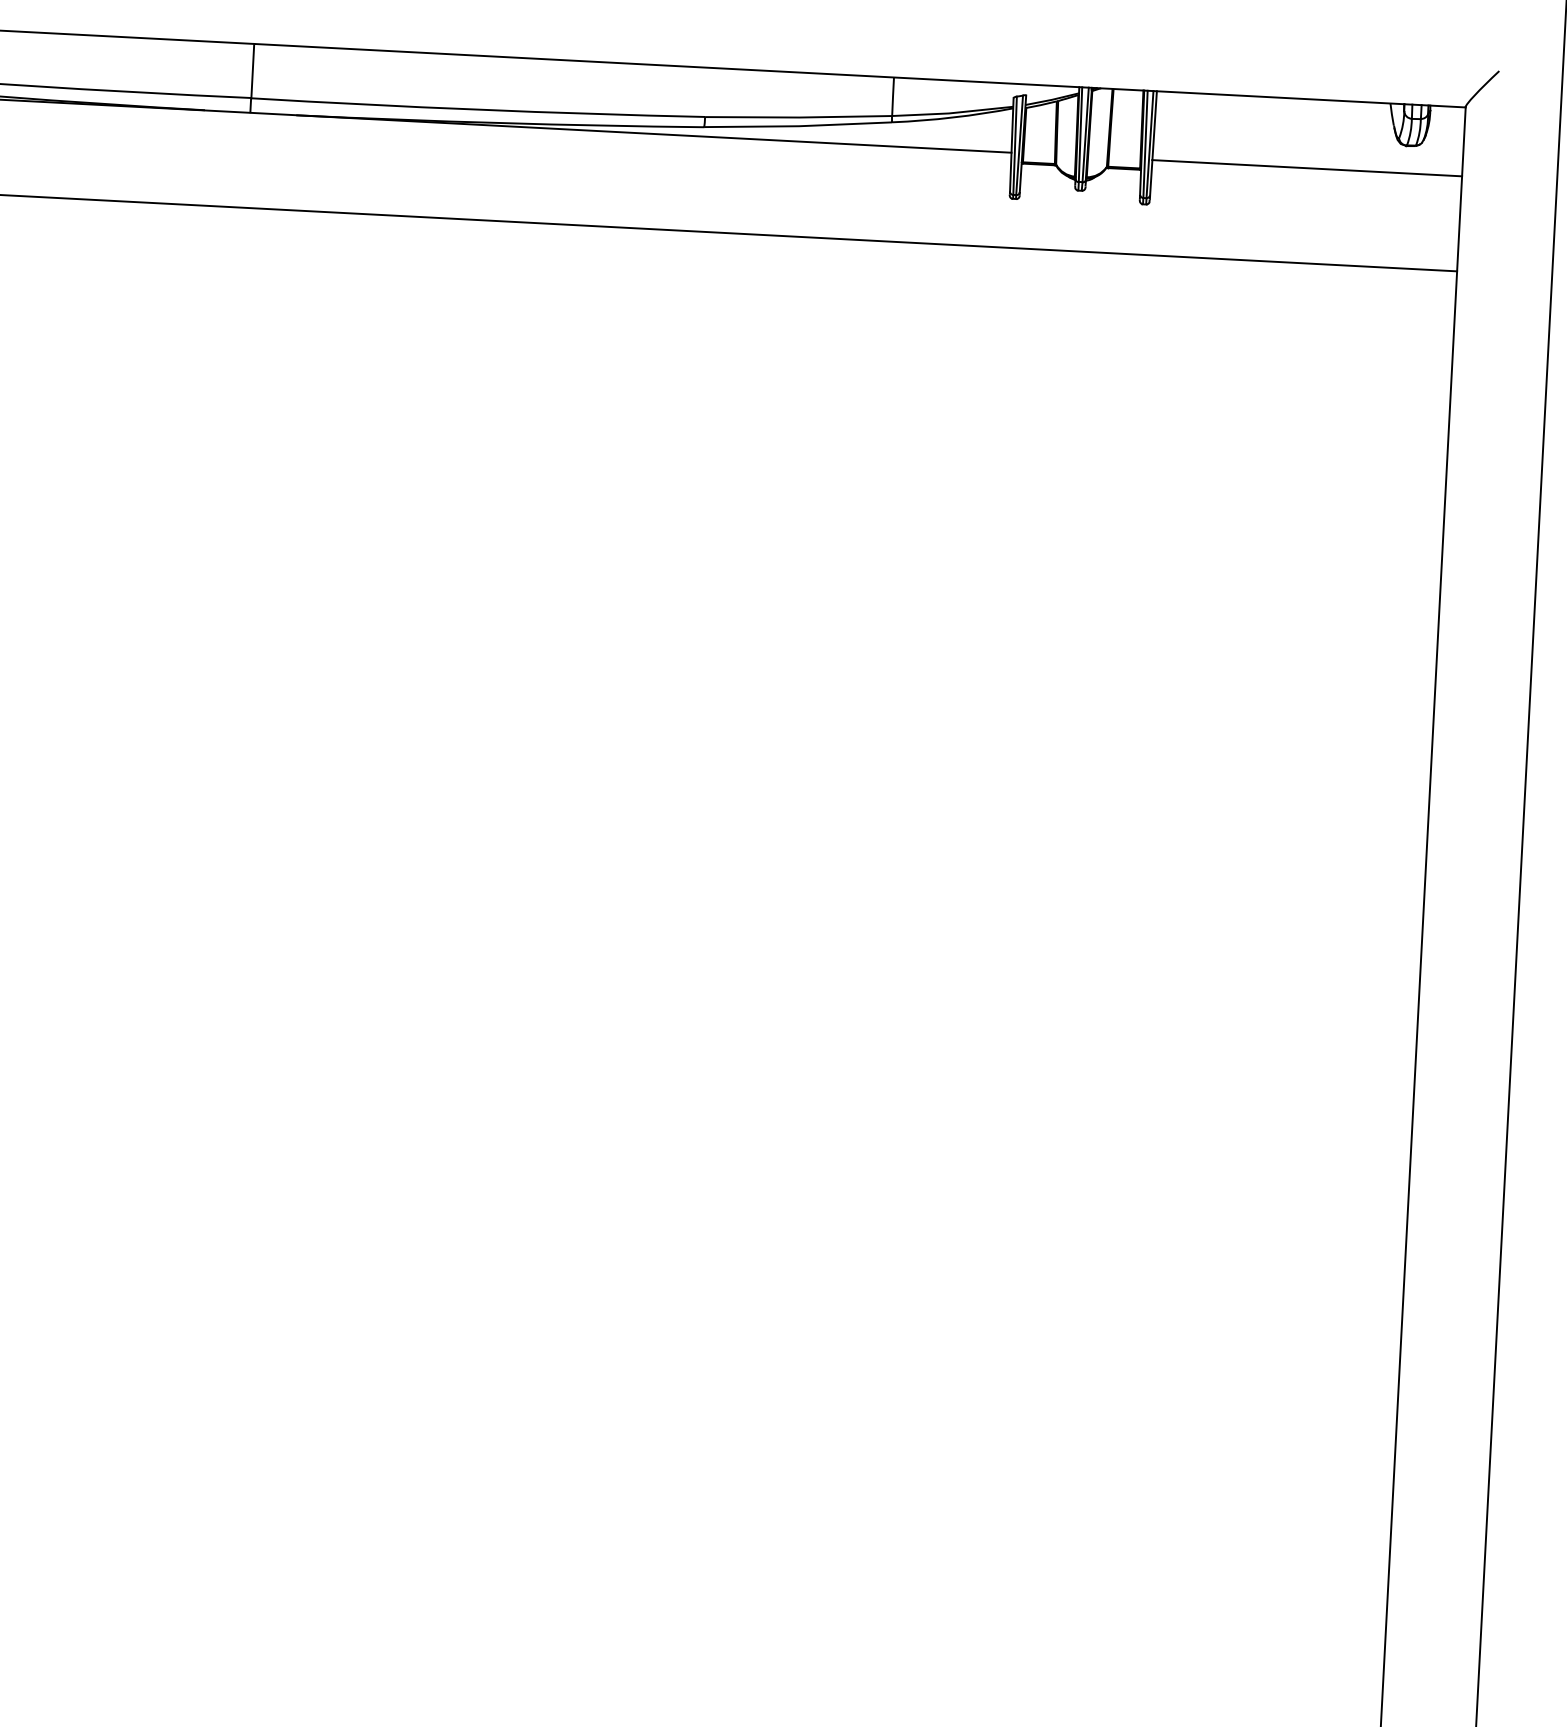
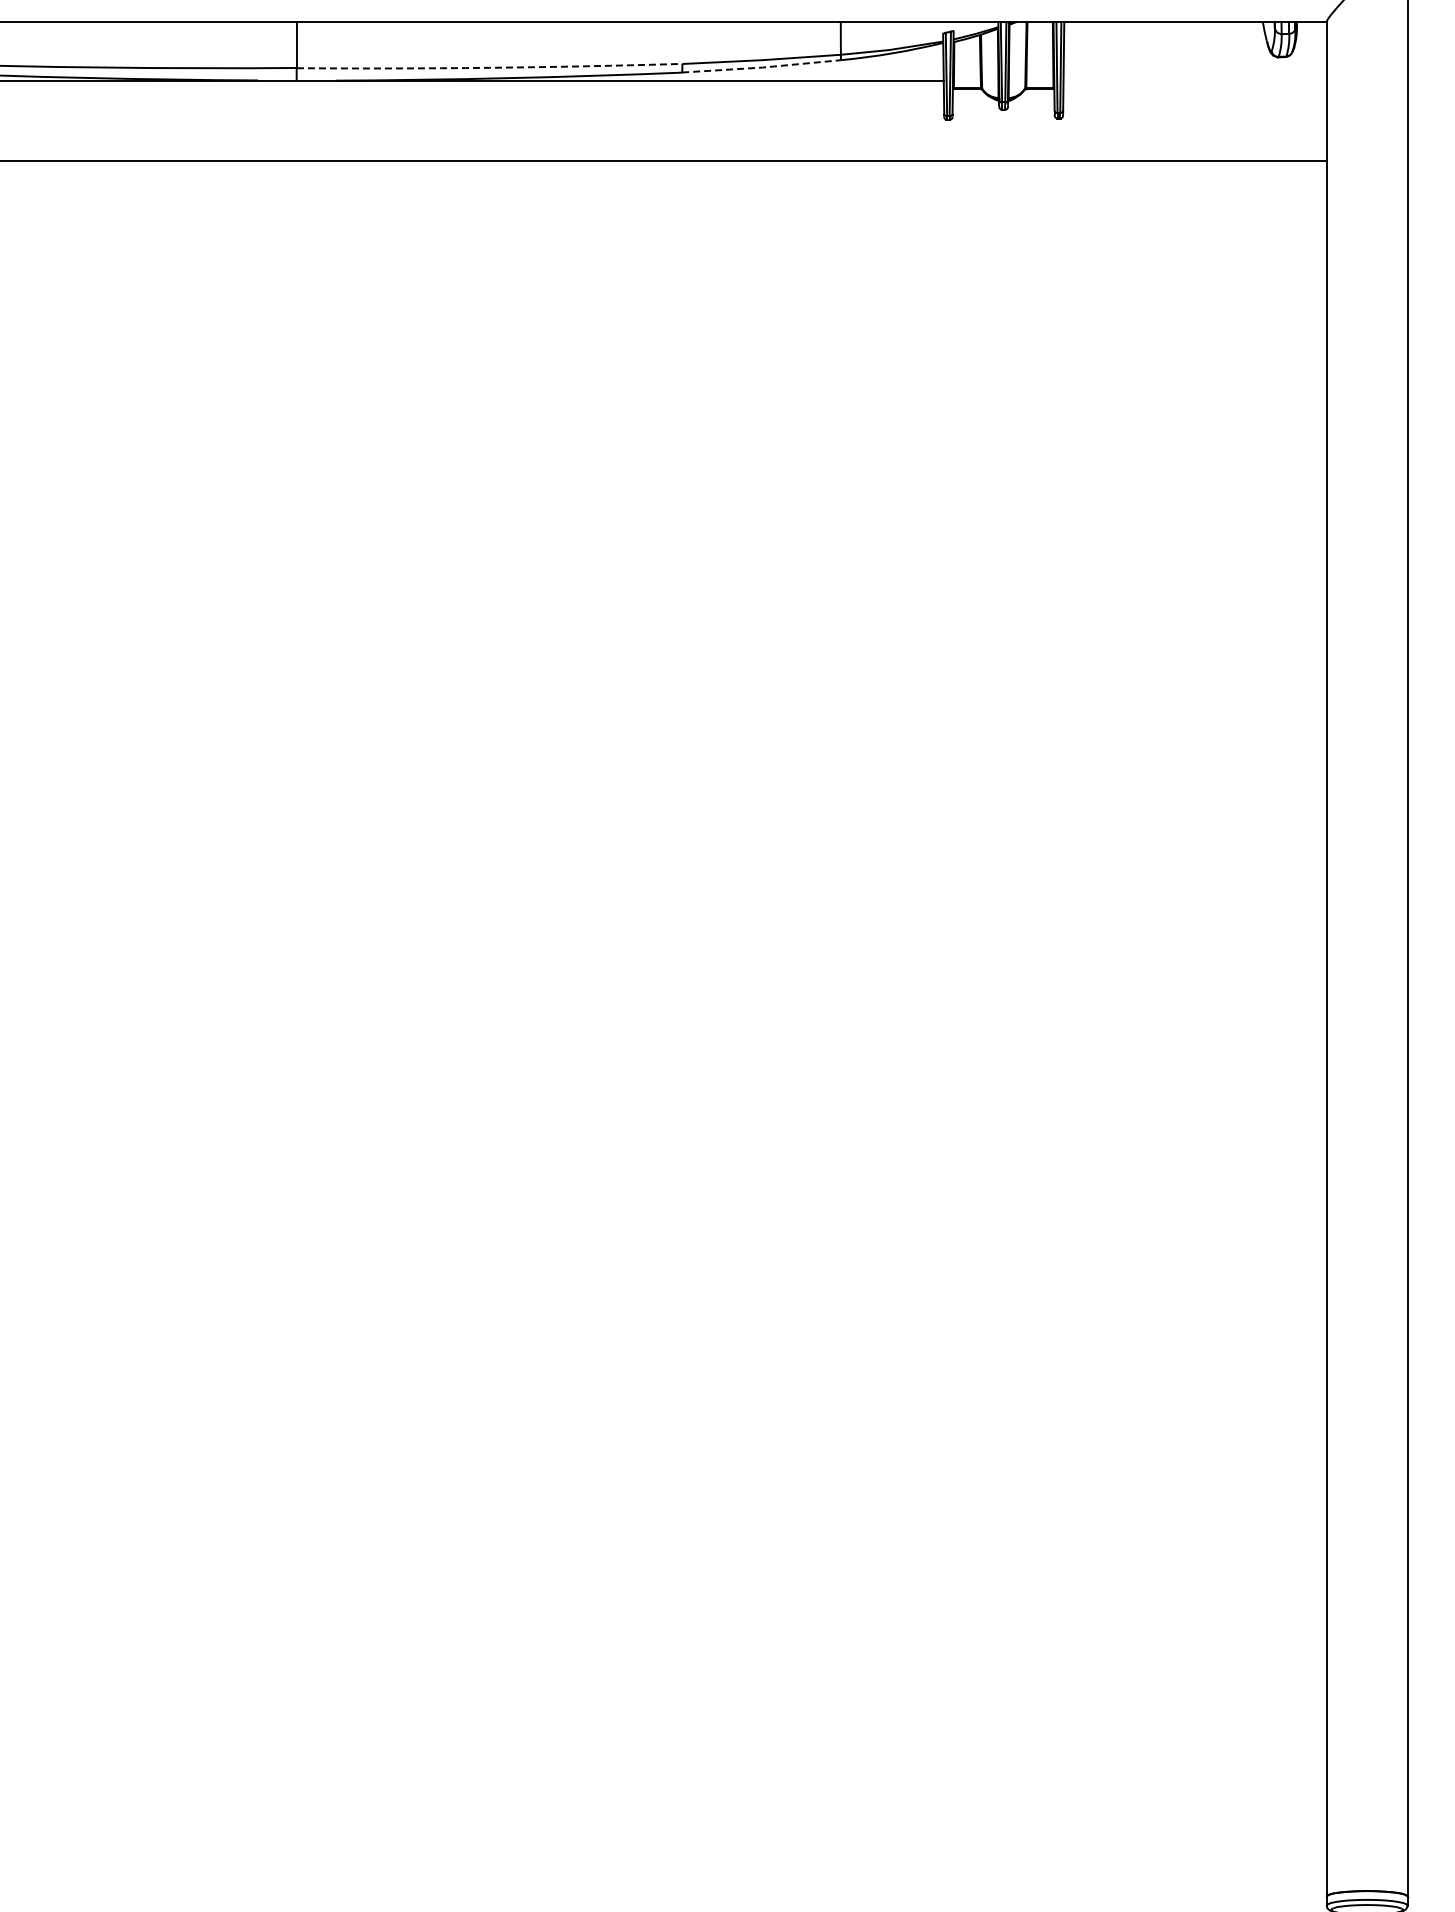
arc: (477, 109) -> (489, 67), solid -> dashed
line: (799, 126) -> (762, 67), solid -> dashed
line: (1306, 168) -> (1194, 80), removed

